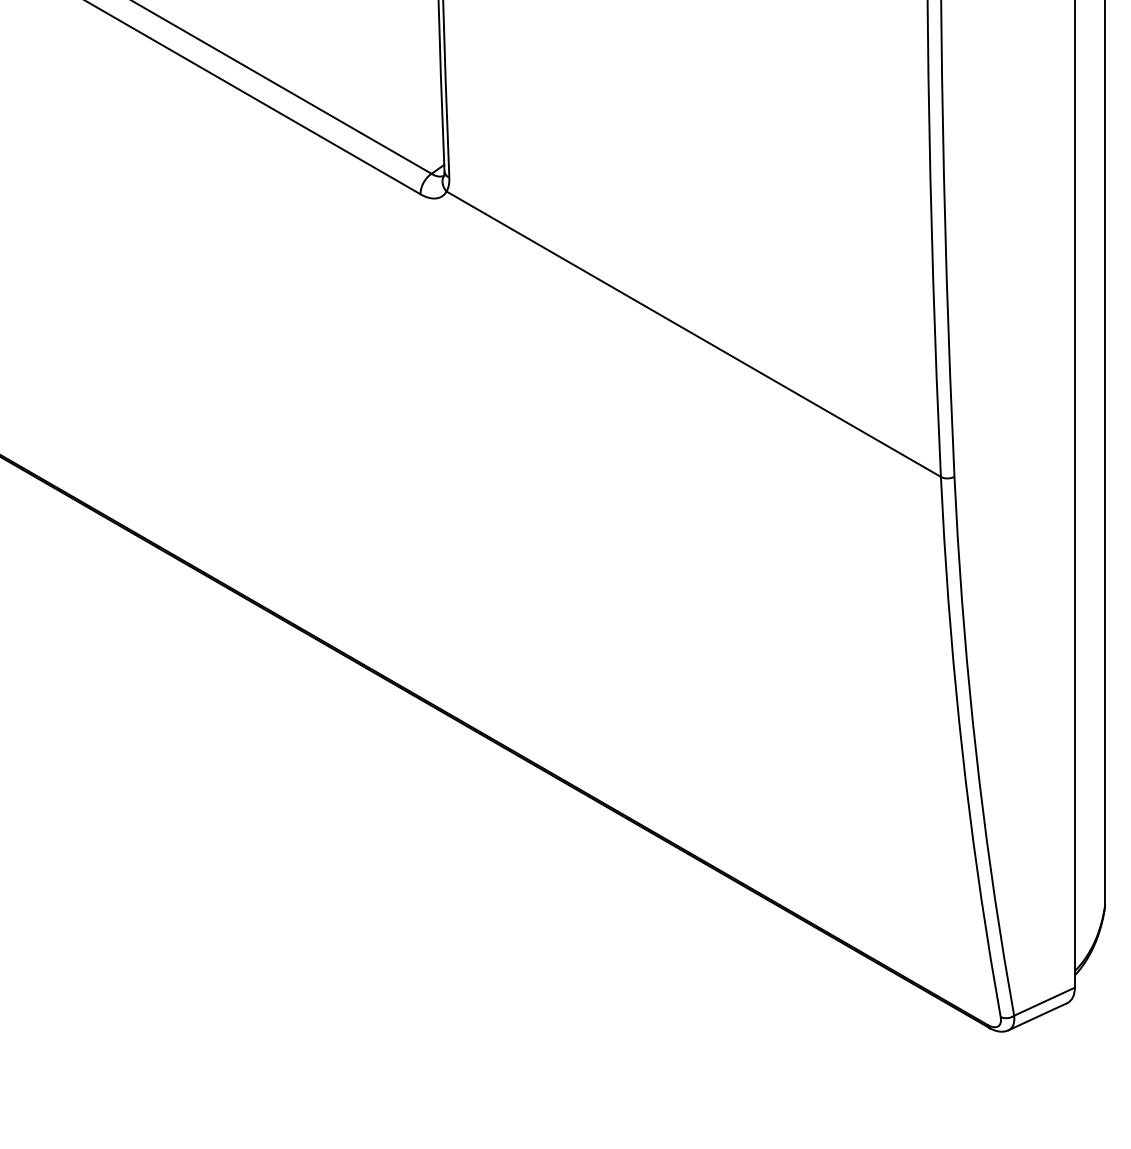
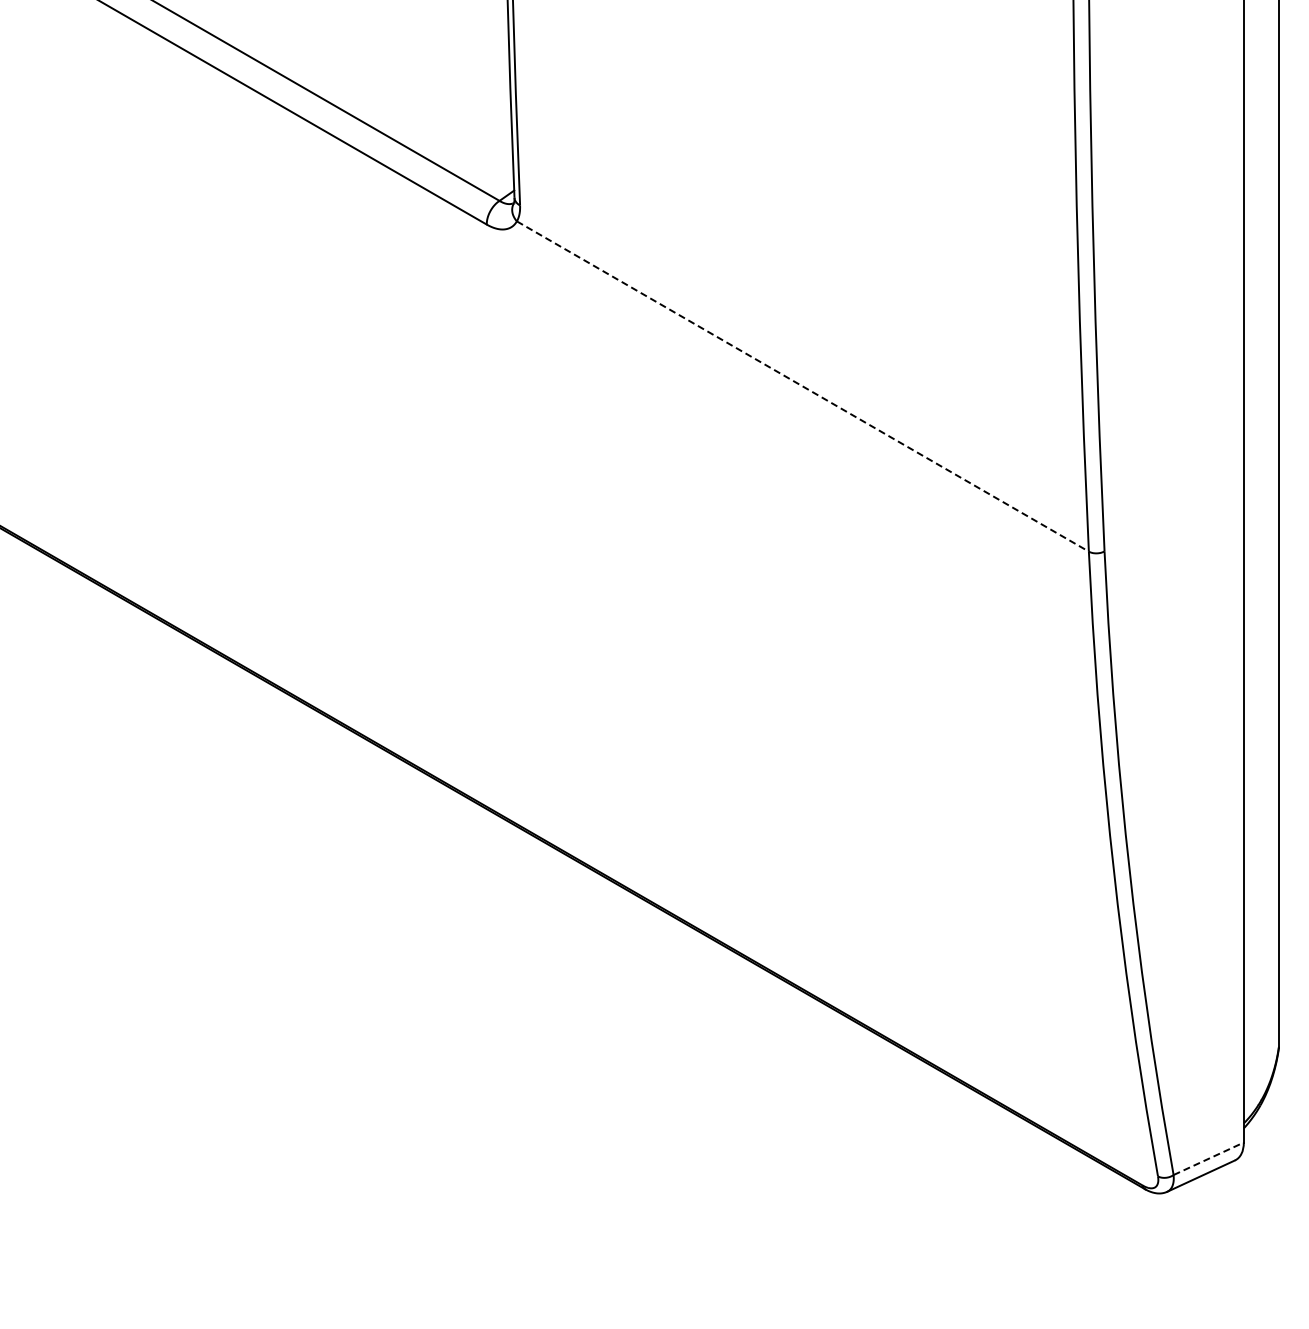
line: (694, 334) -> (803, 386), solid -> dashed
line: (1044, 1001) -> (1208, 1158), solid -> dashed

